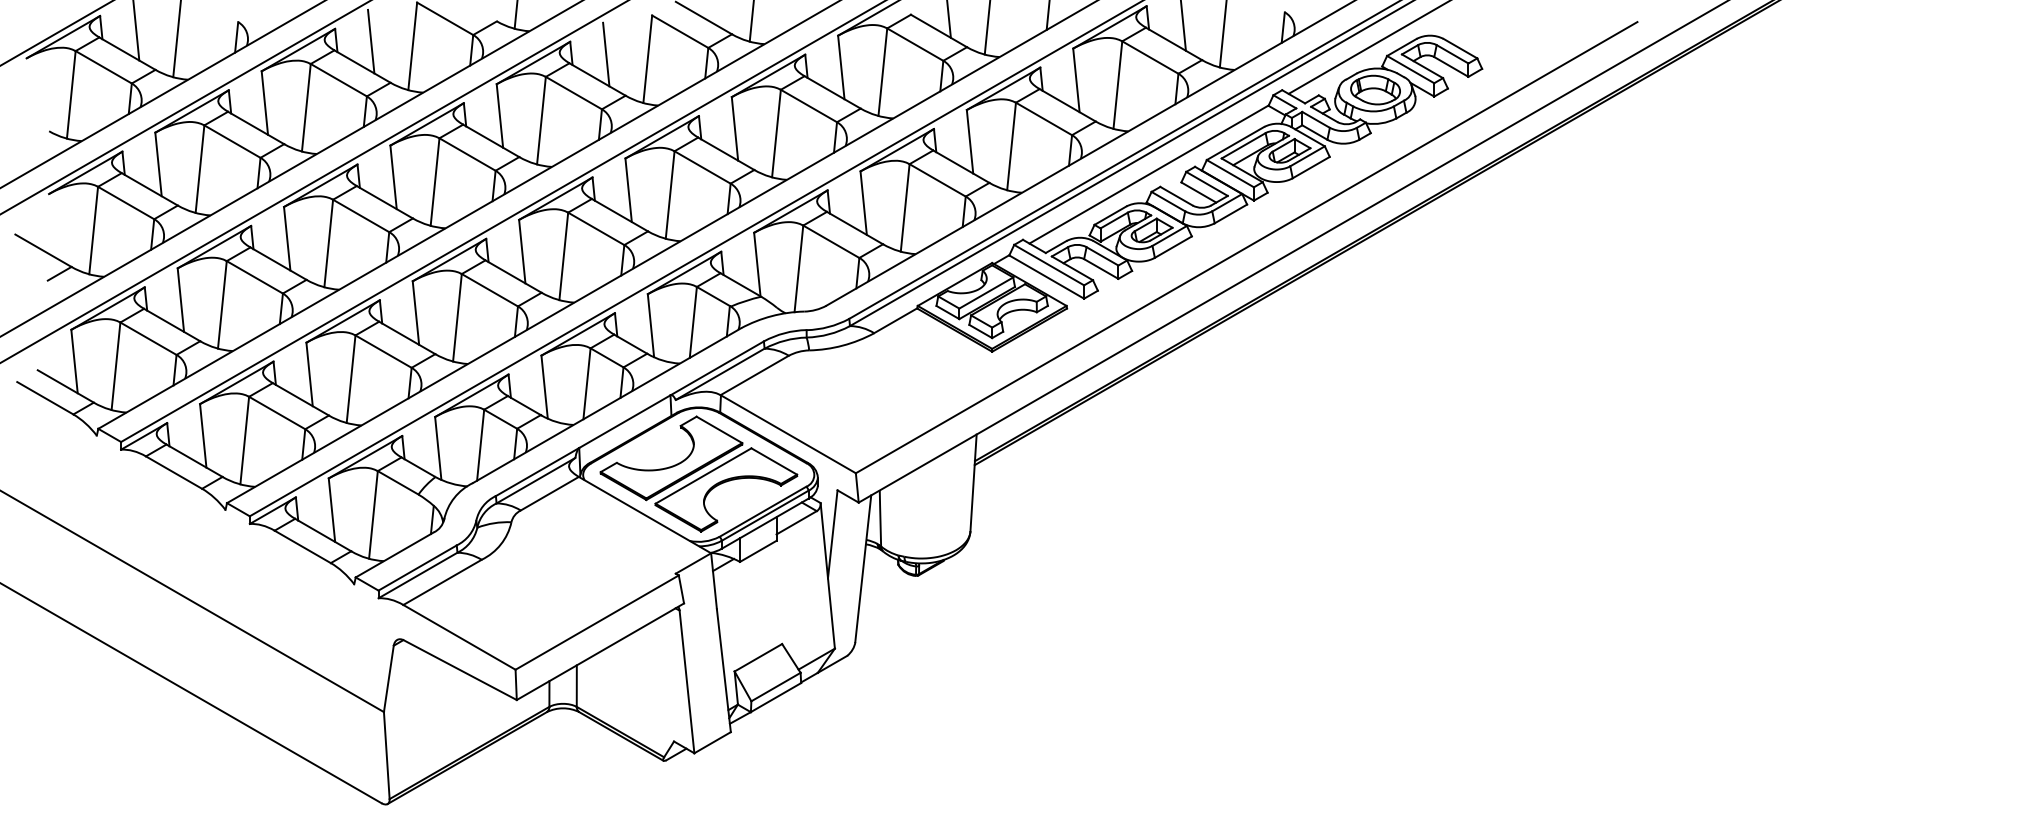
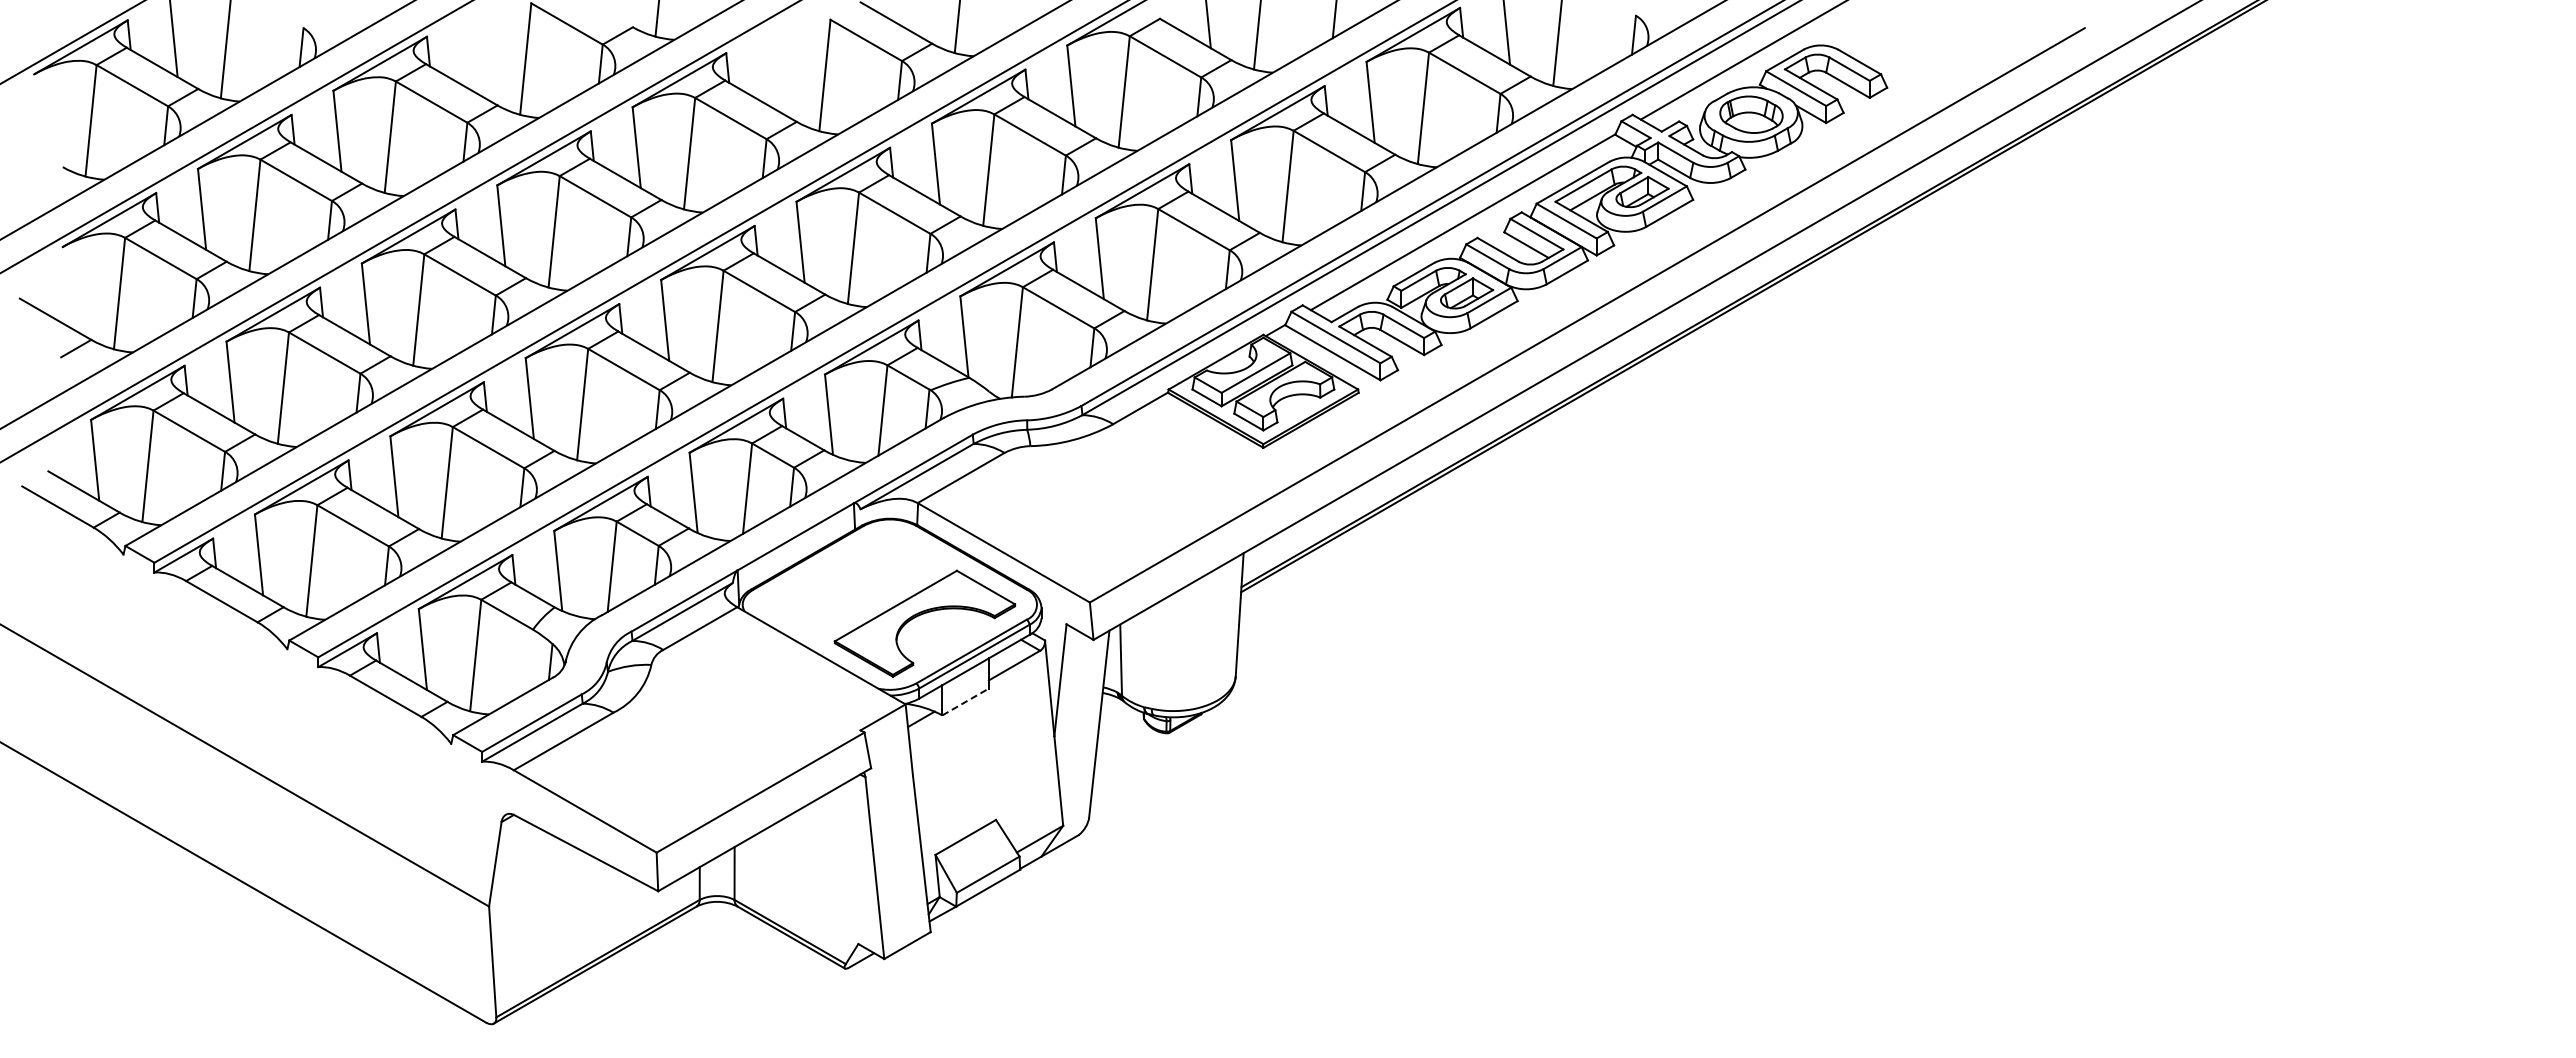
line: (370, 41) -> (472, 52), removed
line: (606, 54) -> (772, 69), removed
part: (674, 464) -> (859, 591), removed
line: (758, 551) -> (965, 702), solid -> dashed

